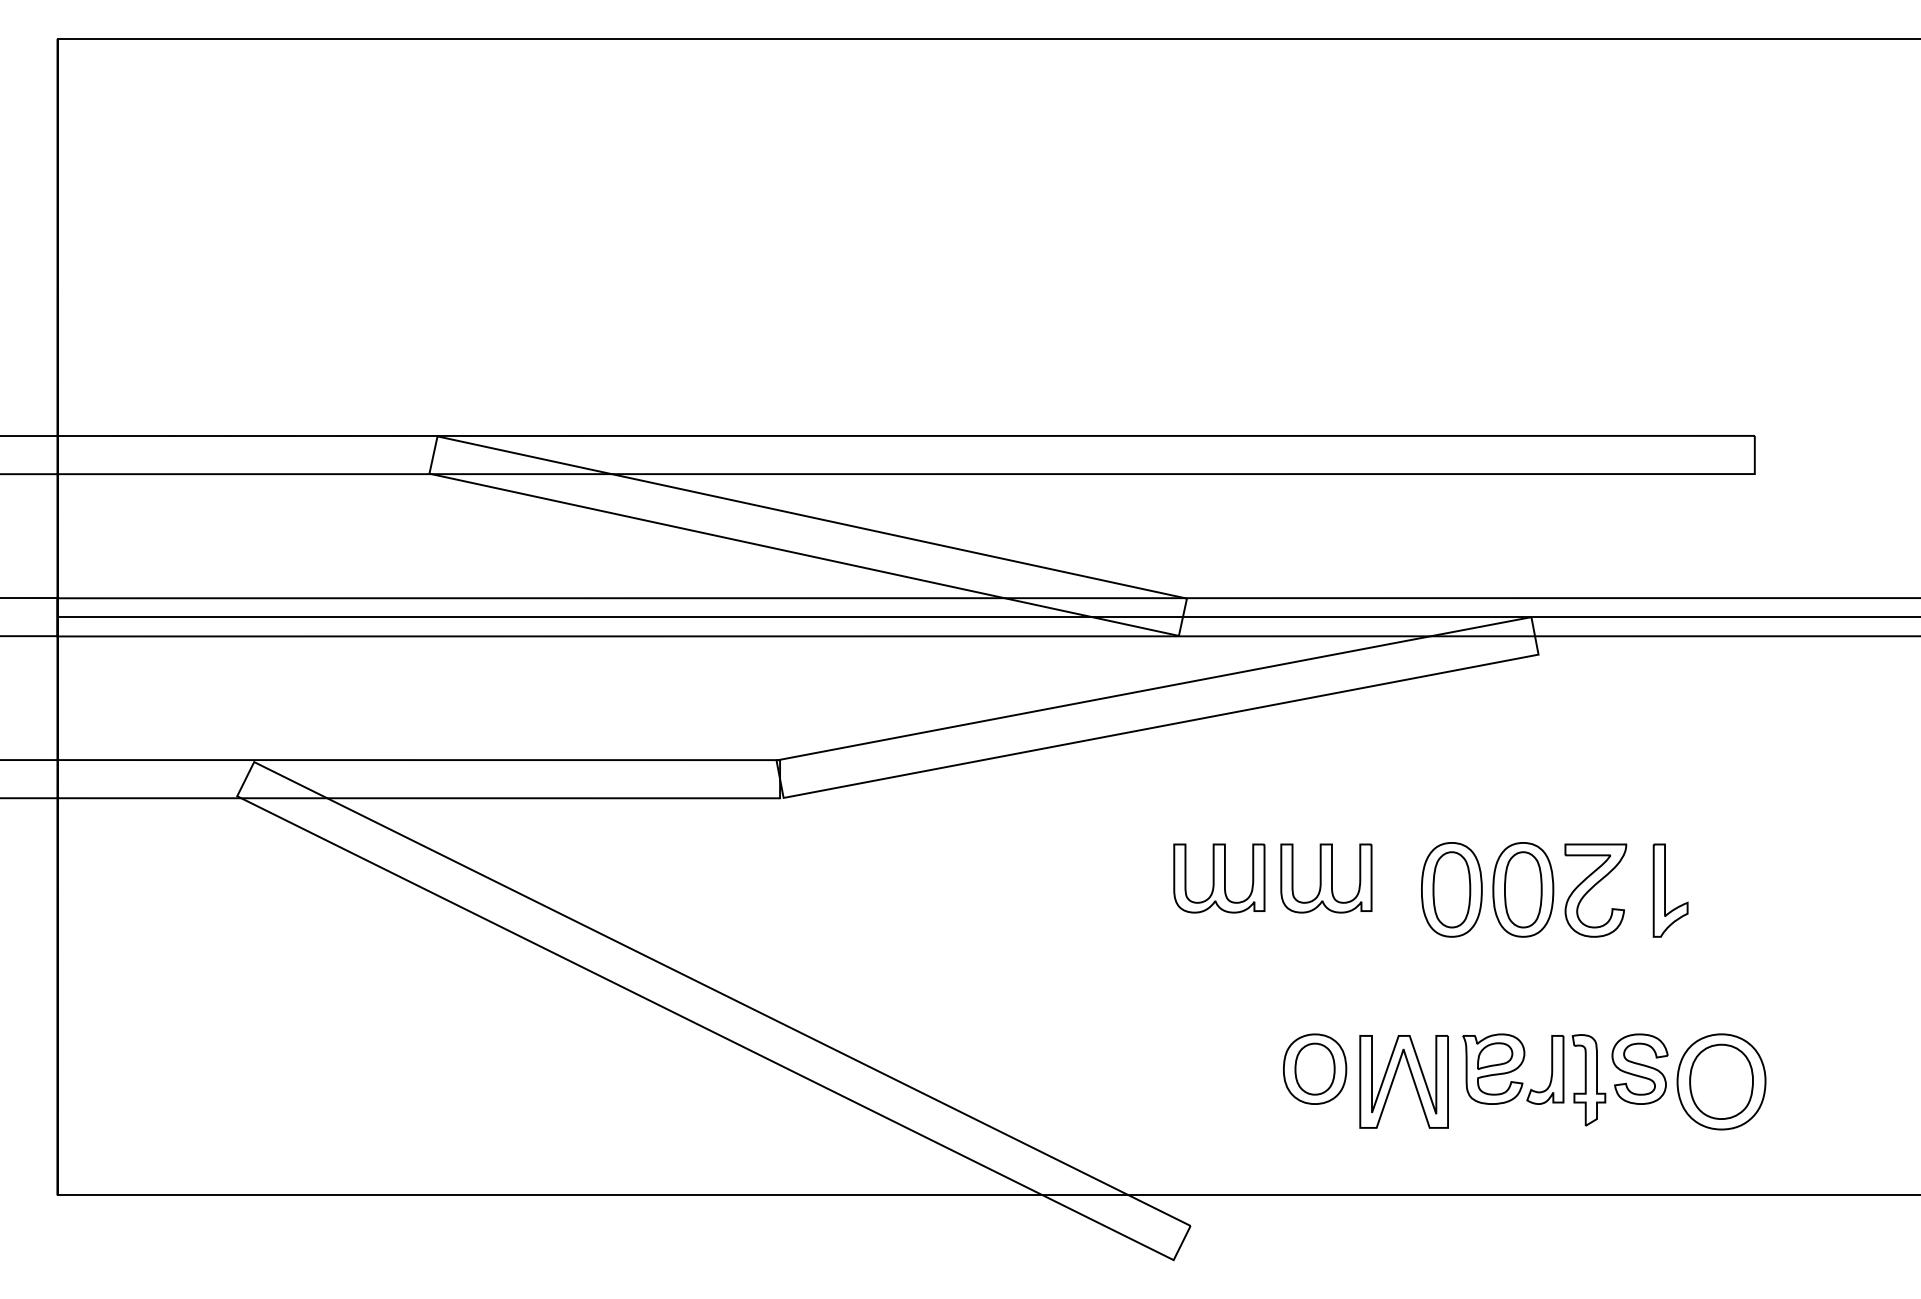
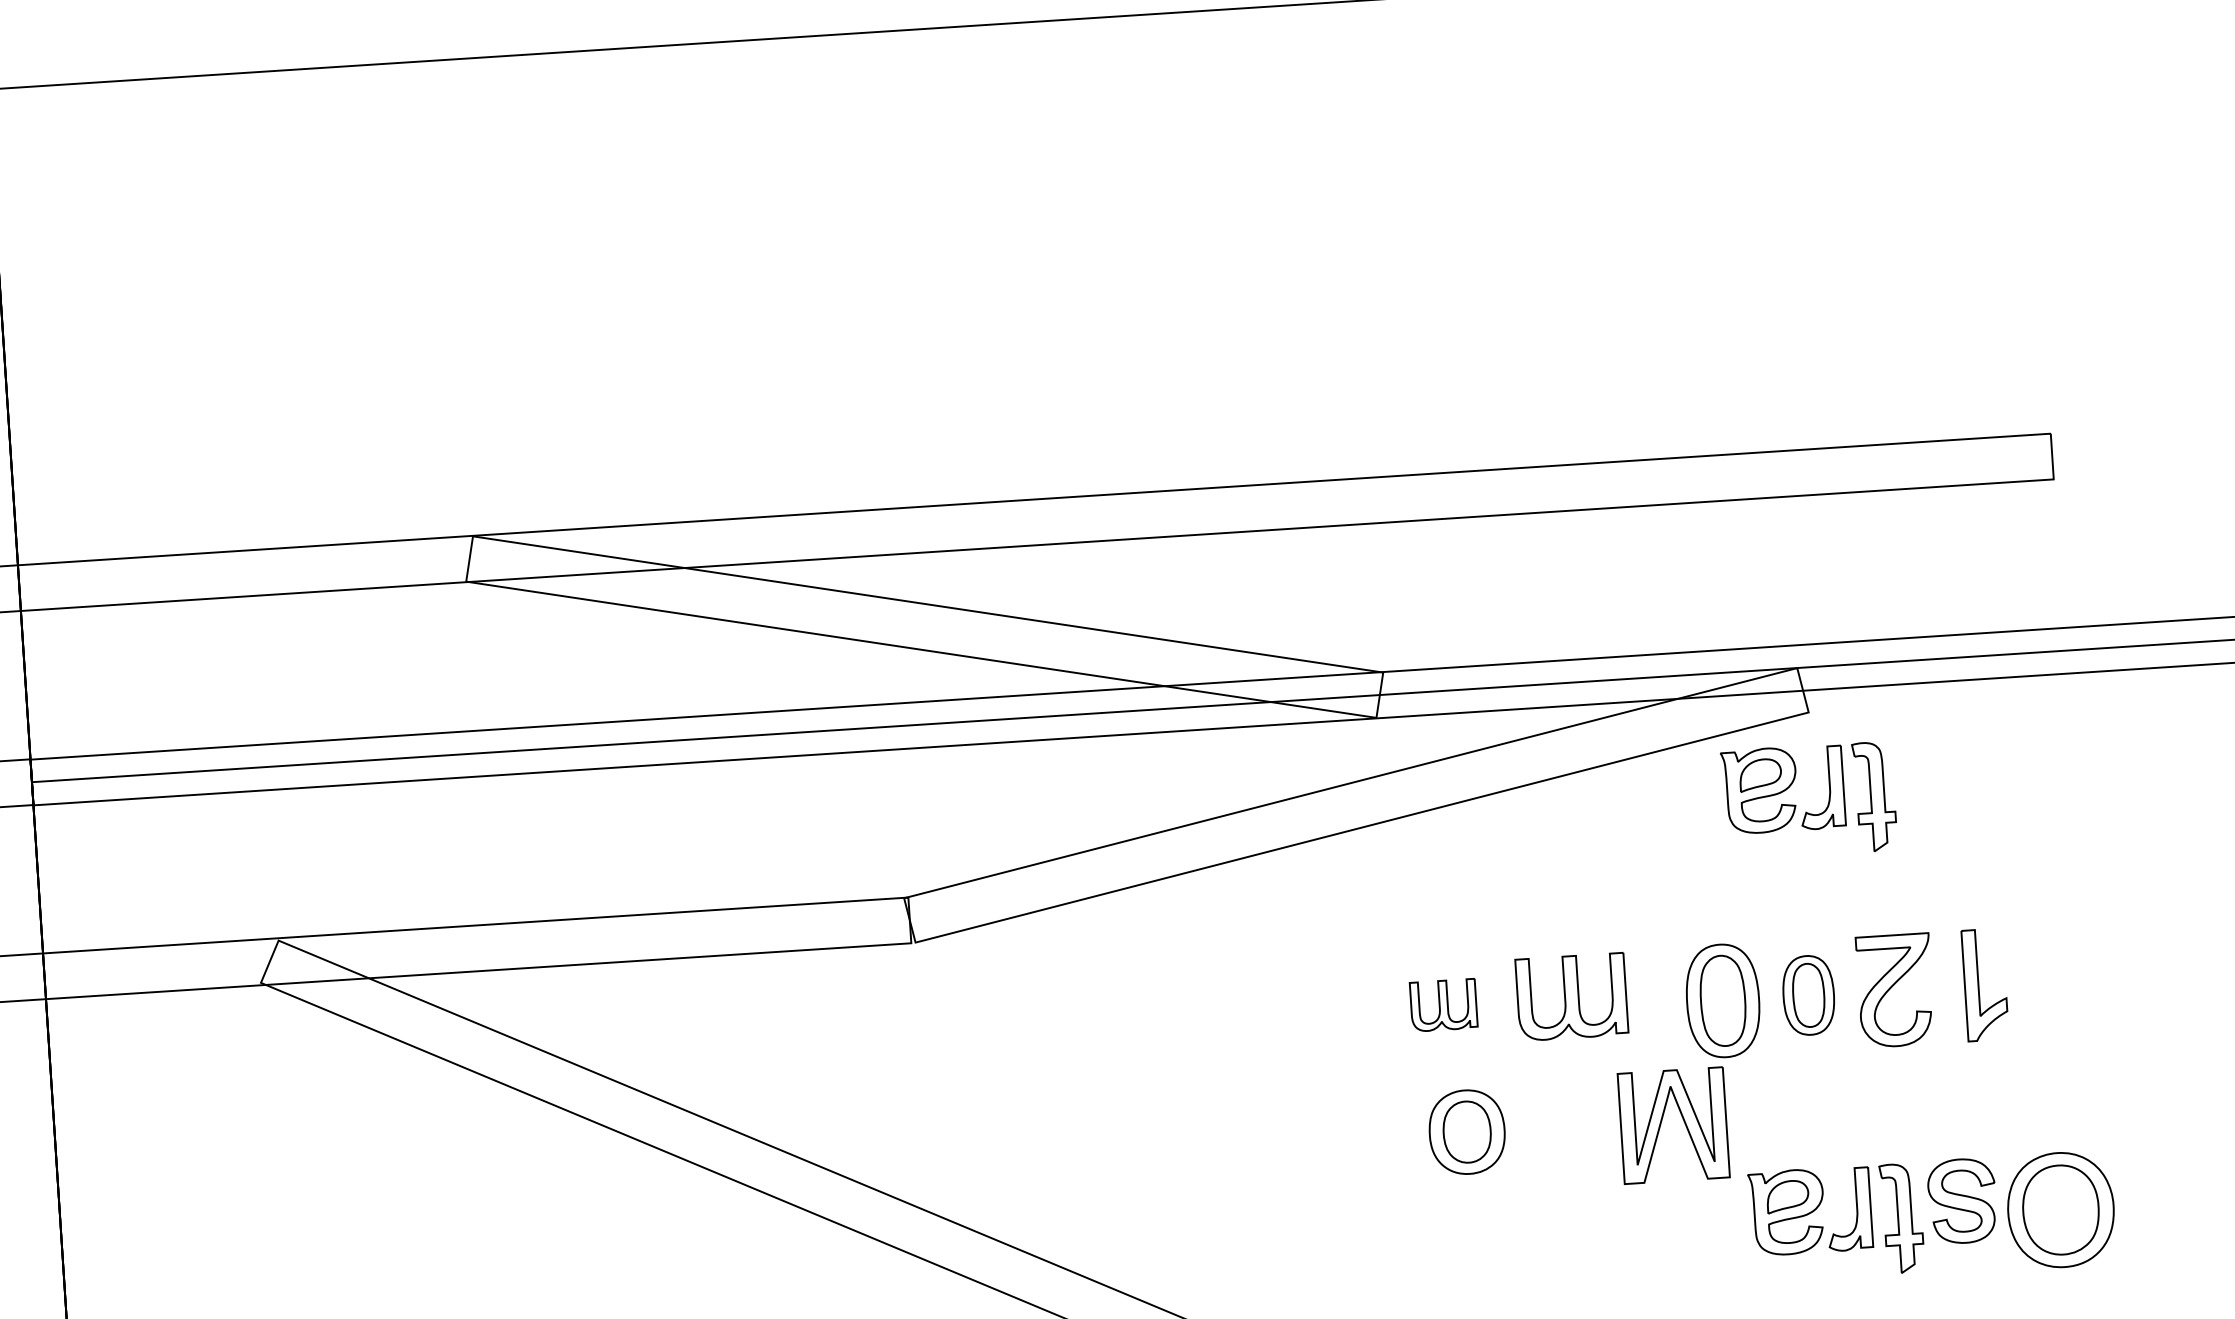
part: (1530, 736) -> (1805, 811), added
part: (1219, 878) -> (1443, 1005), size x0.6
part: (1523, 889) -> (1808, 994), size x0.7
part: (1315, 1068) -> (1467, 1131), moved
part: (1411, 1077) -> (1682, 1119), moved

